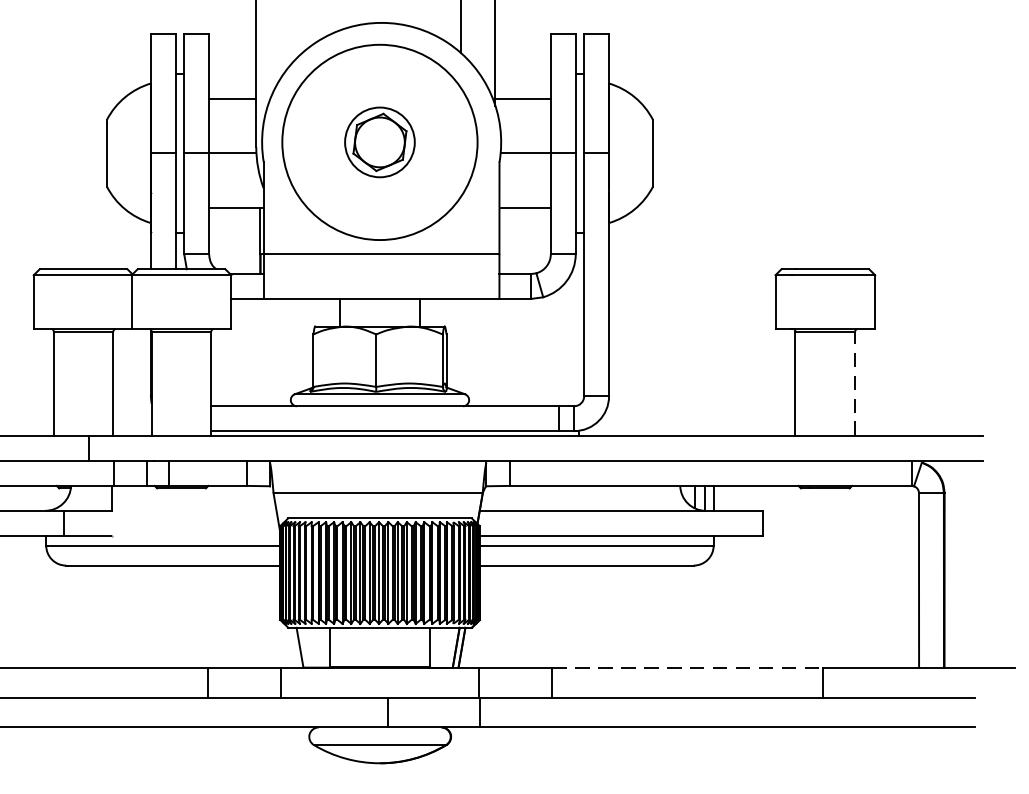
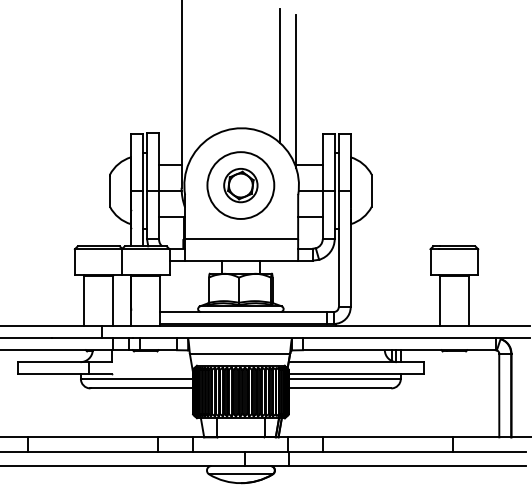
circle: (379, 142) -> (240, 185), size x0.71
line: (854, 382) -> (468, 300), dashed -> solid
line: (687, 667) -> (388, 437), dashed -> solid

